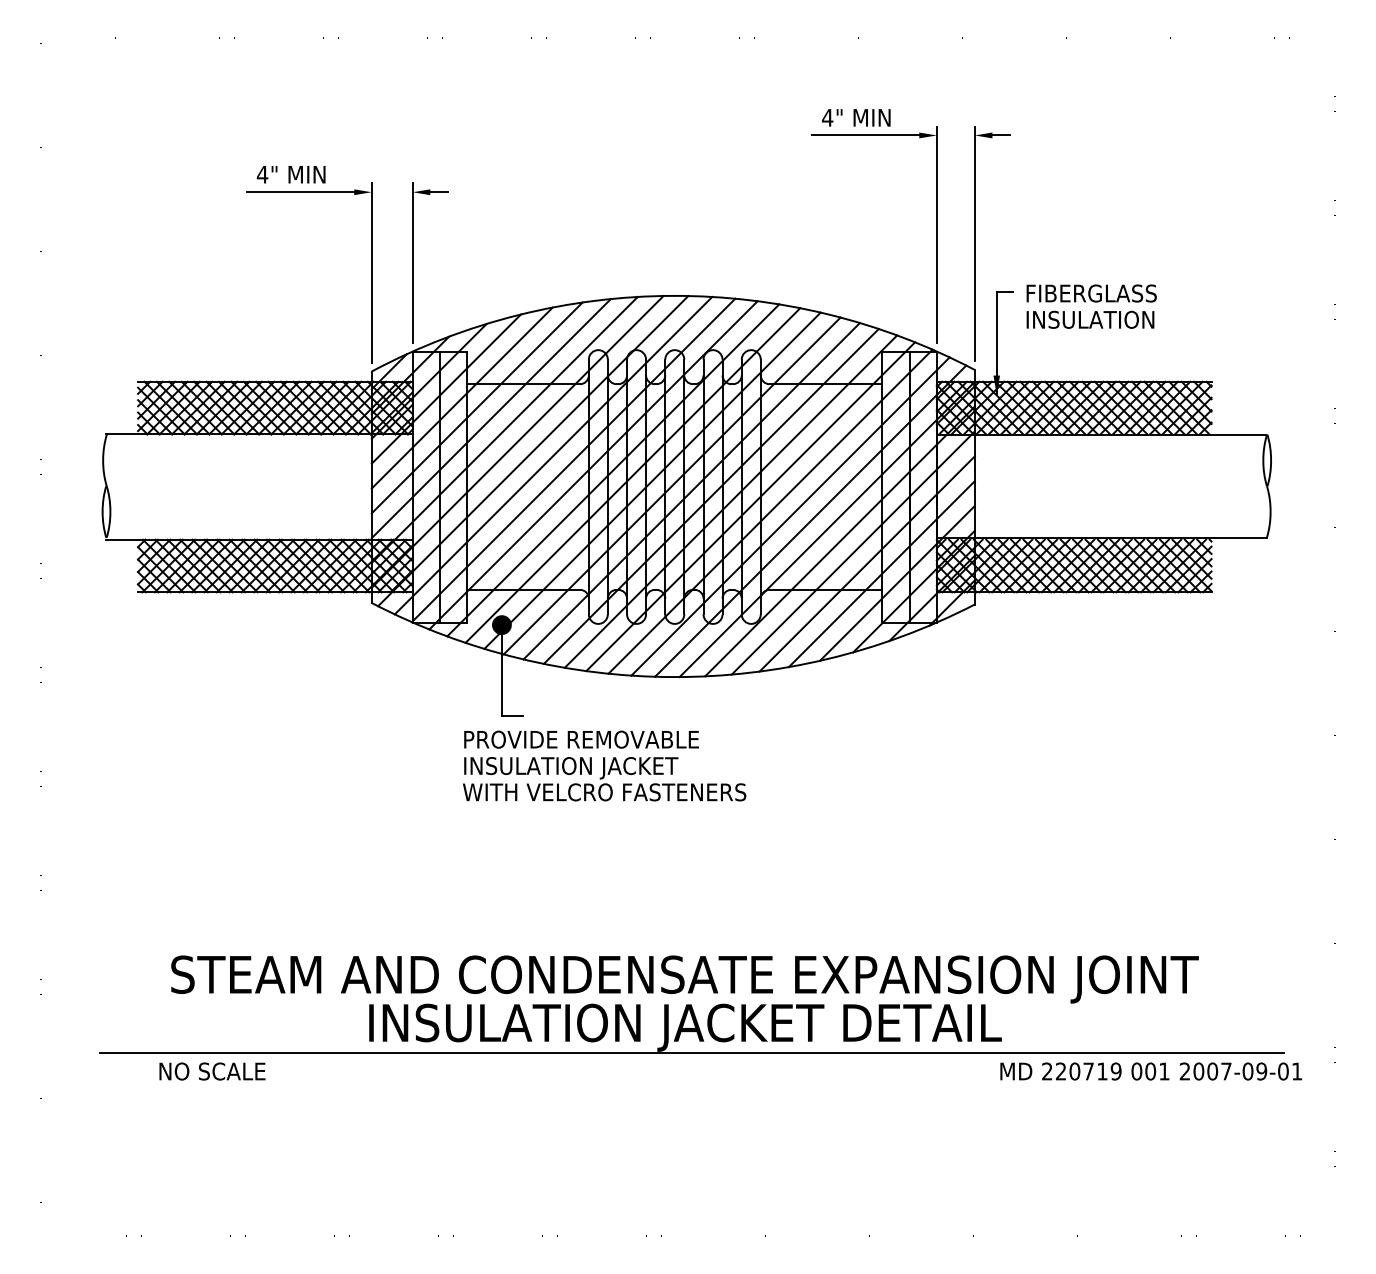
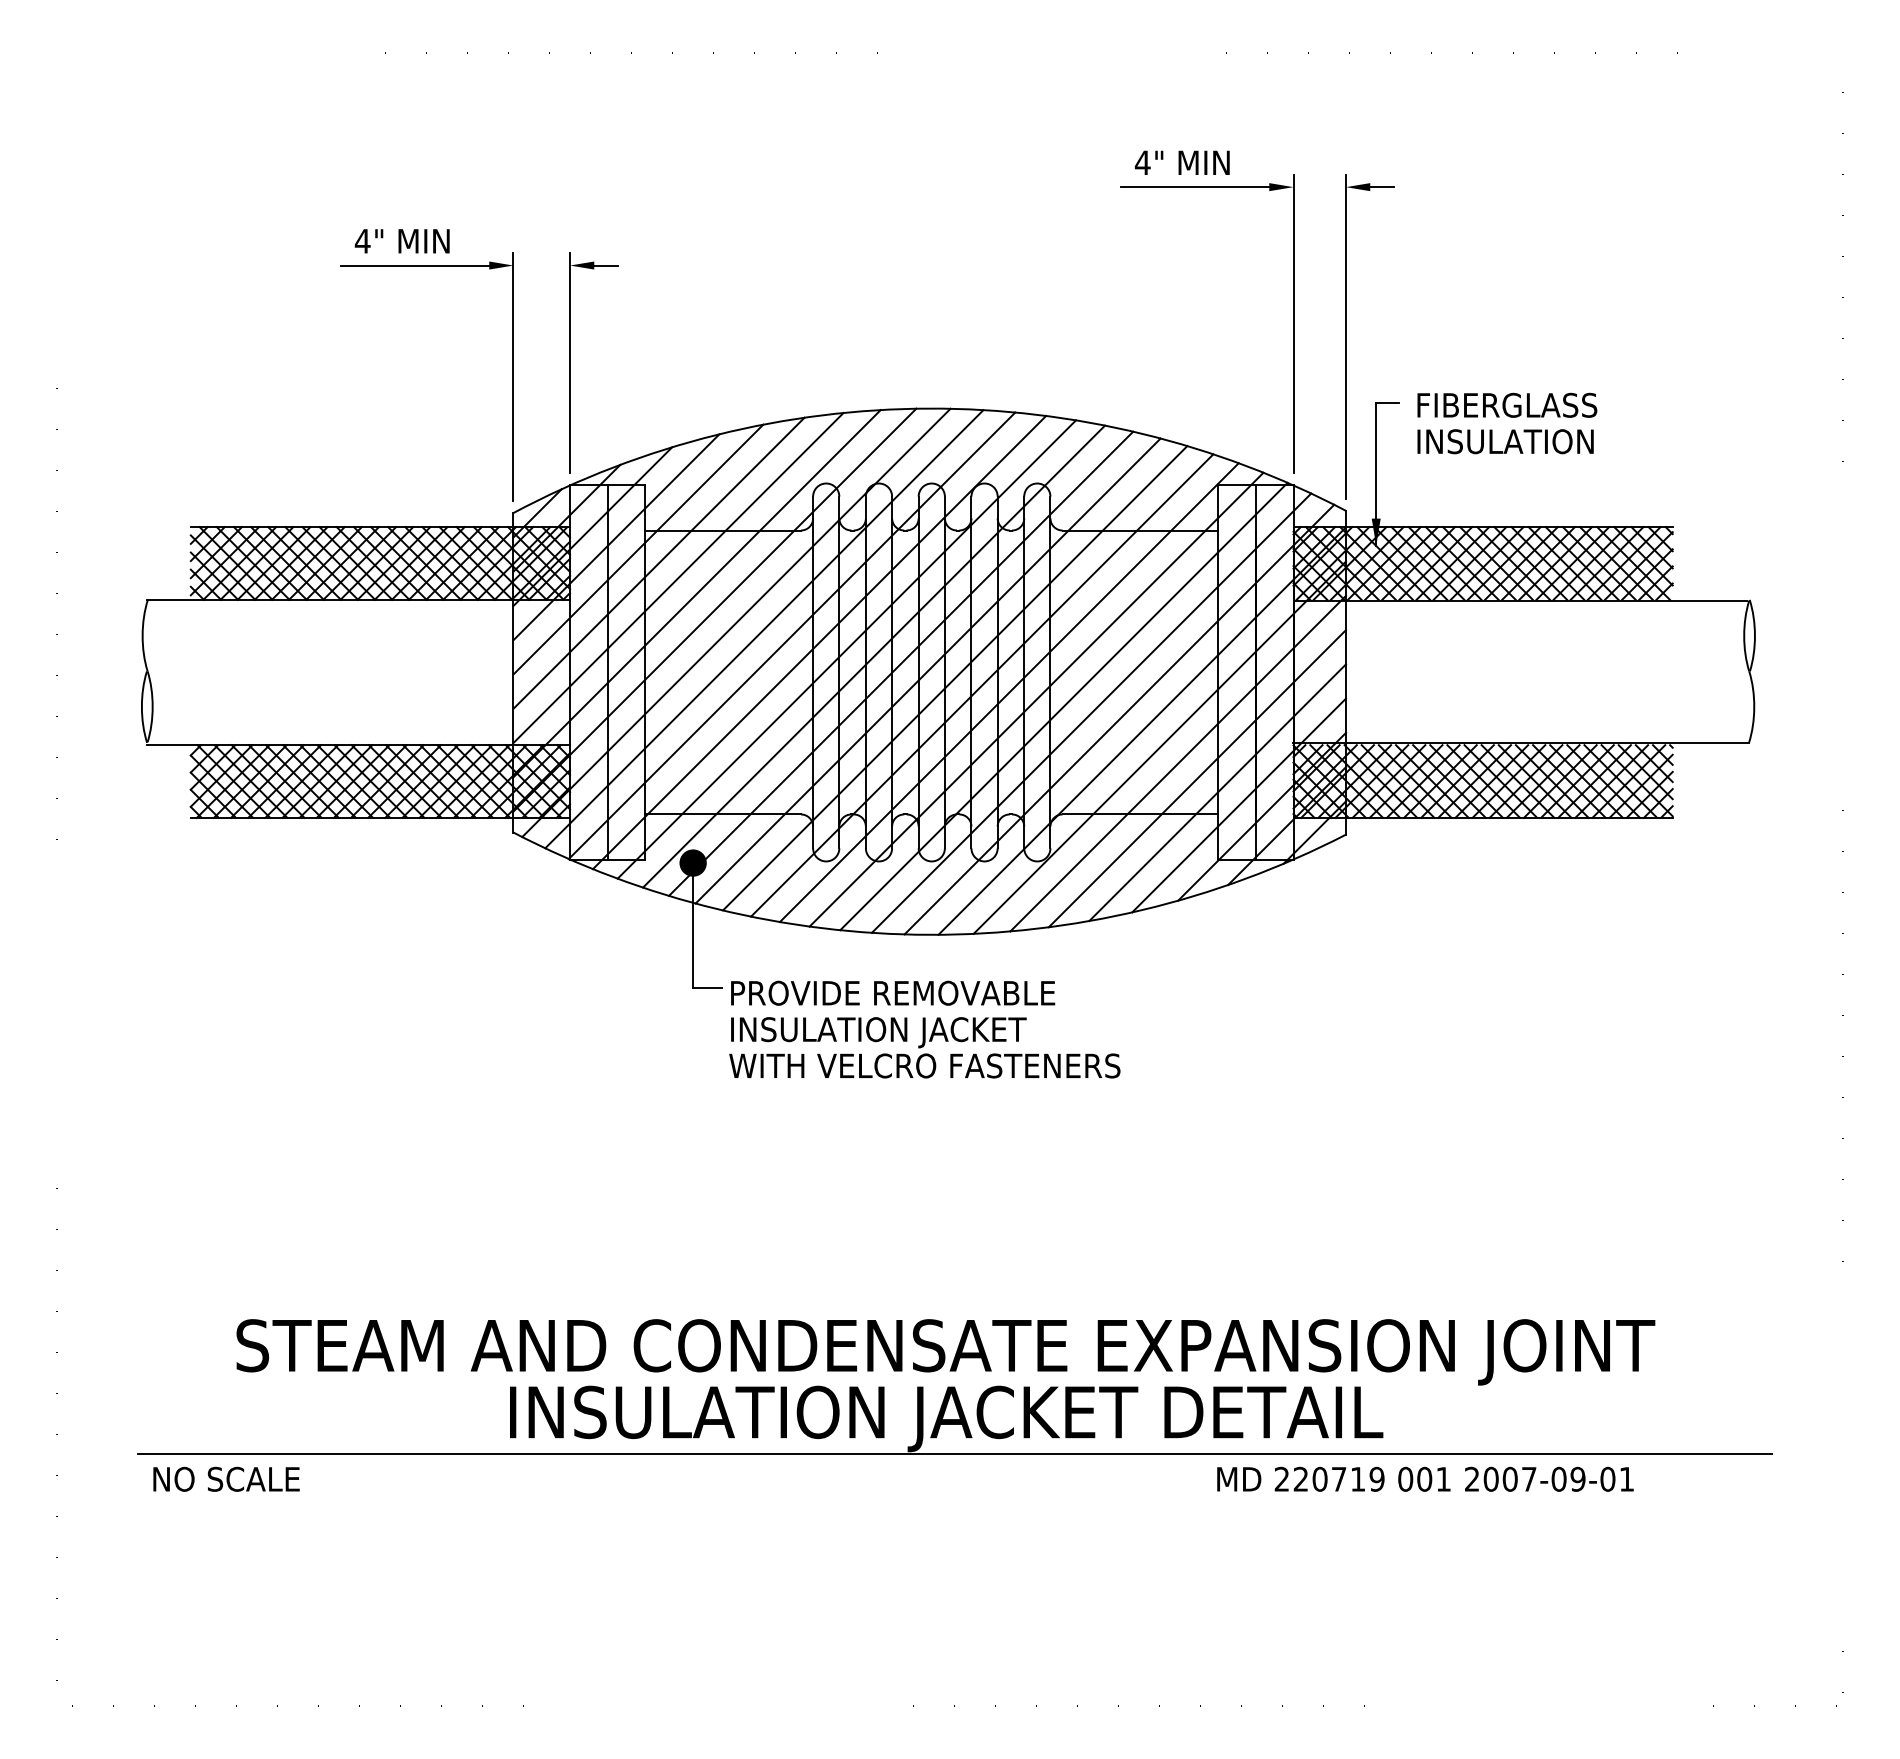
text: (604, 765) -> (924, 1029), moved
text: (212, 1070) -> (226, 1478), moved
text: (1151, 1070) -> (1425, 1478), moved

